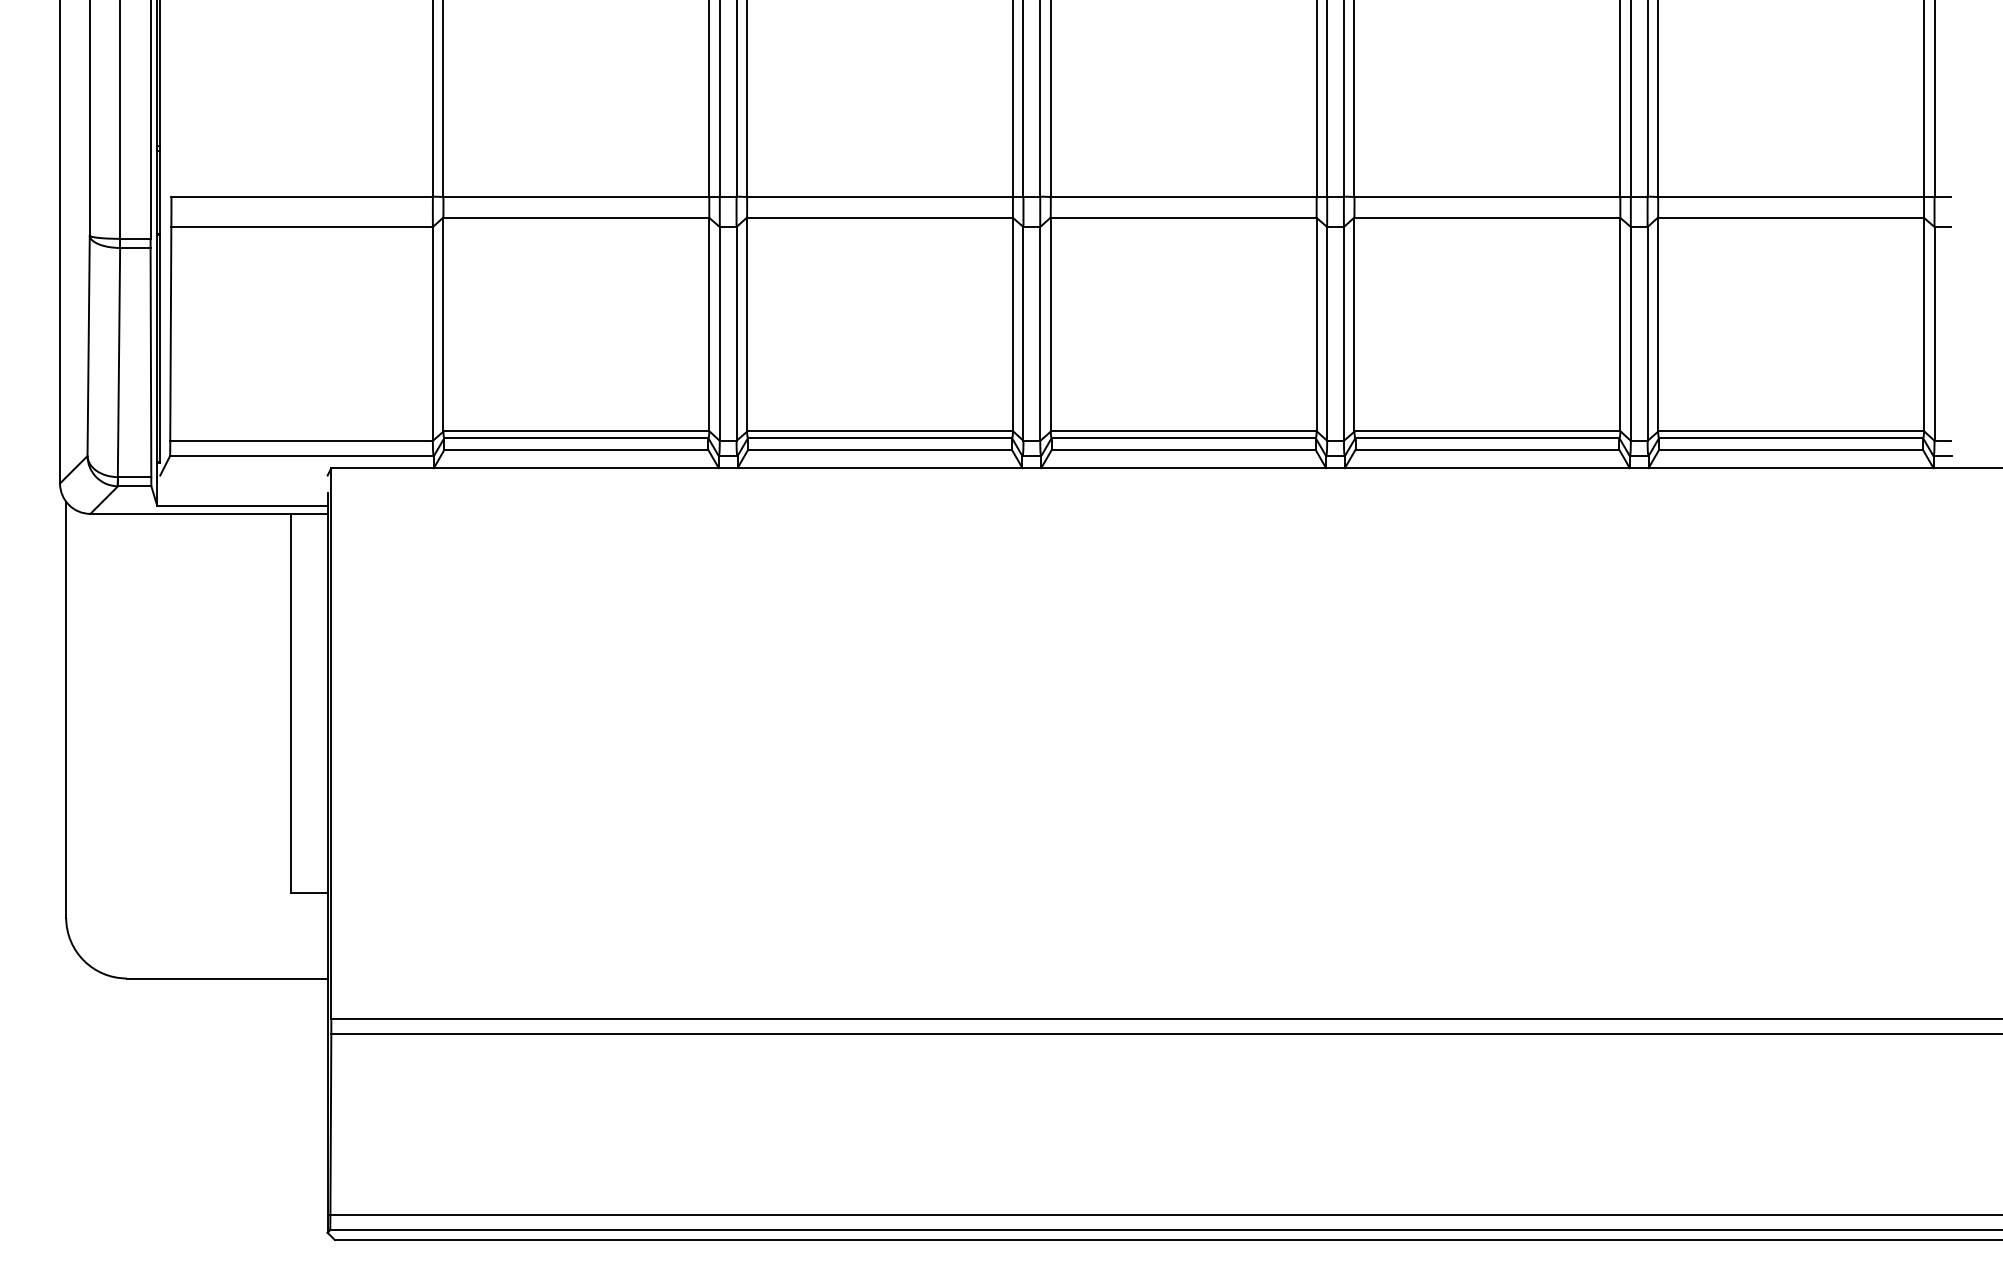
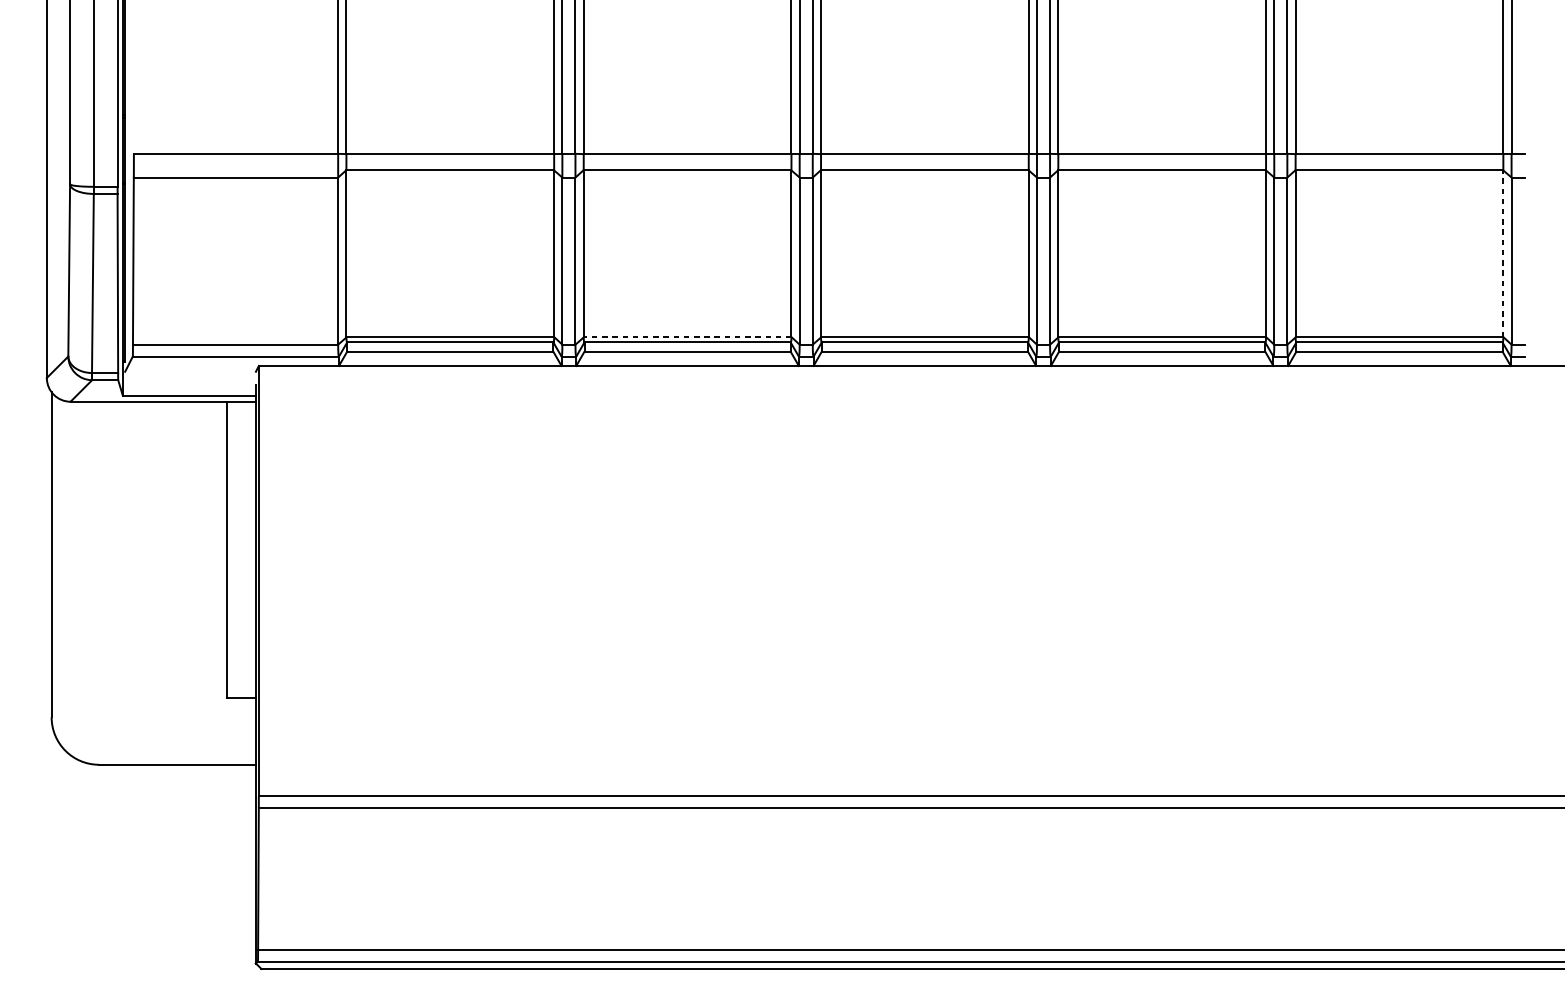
line: (1924, 324) -> (1503, 253), solid -> dashed
line: (880, 431) -> (687, 337), solid -> dashed

